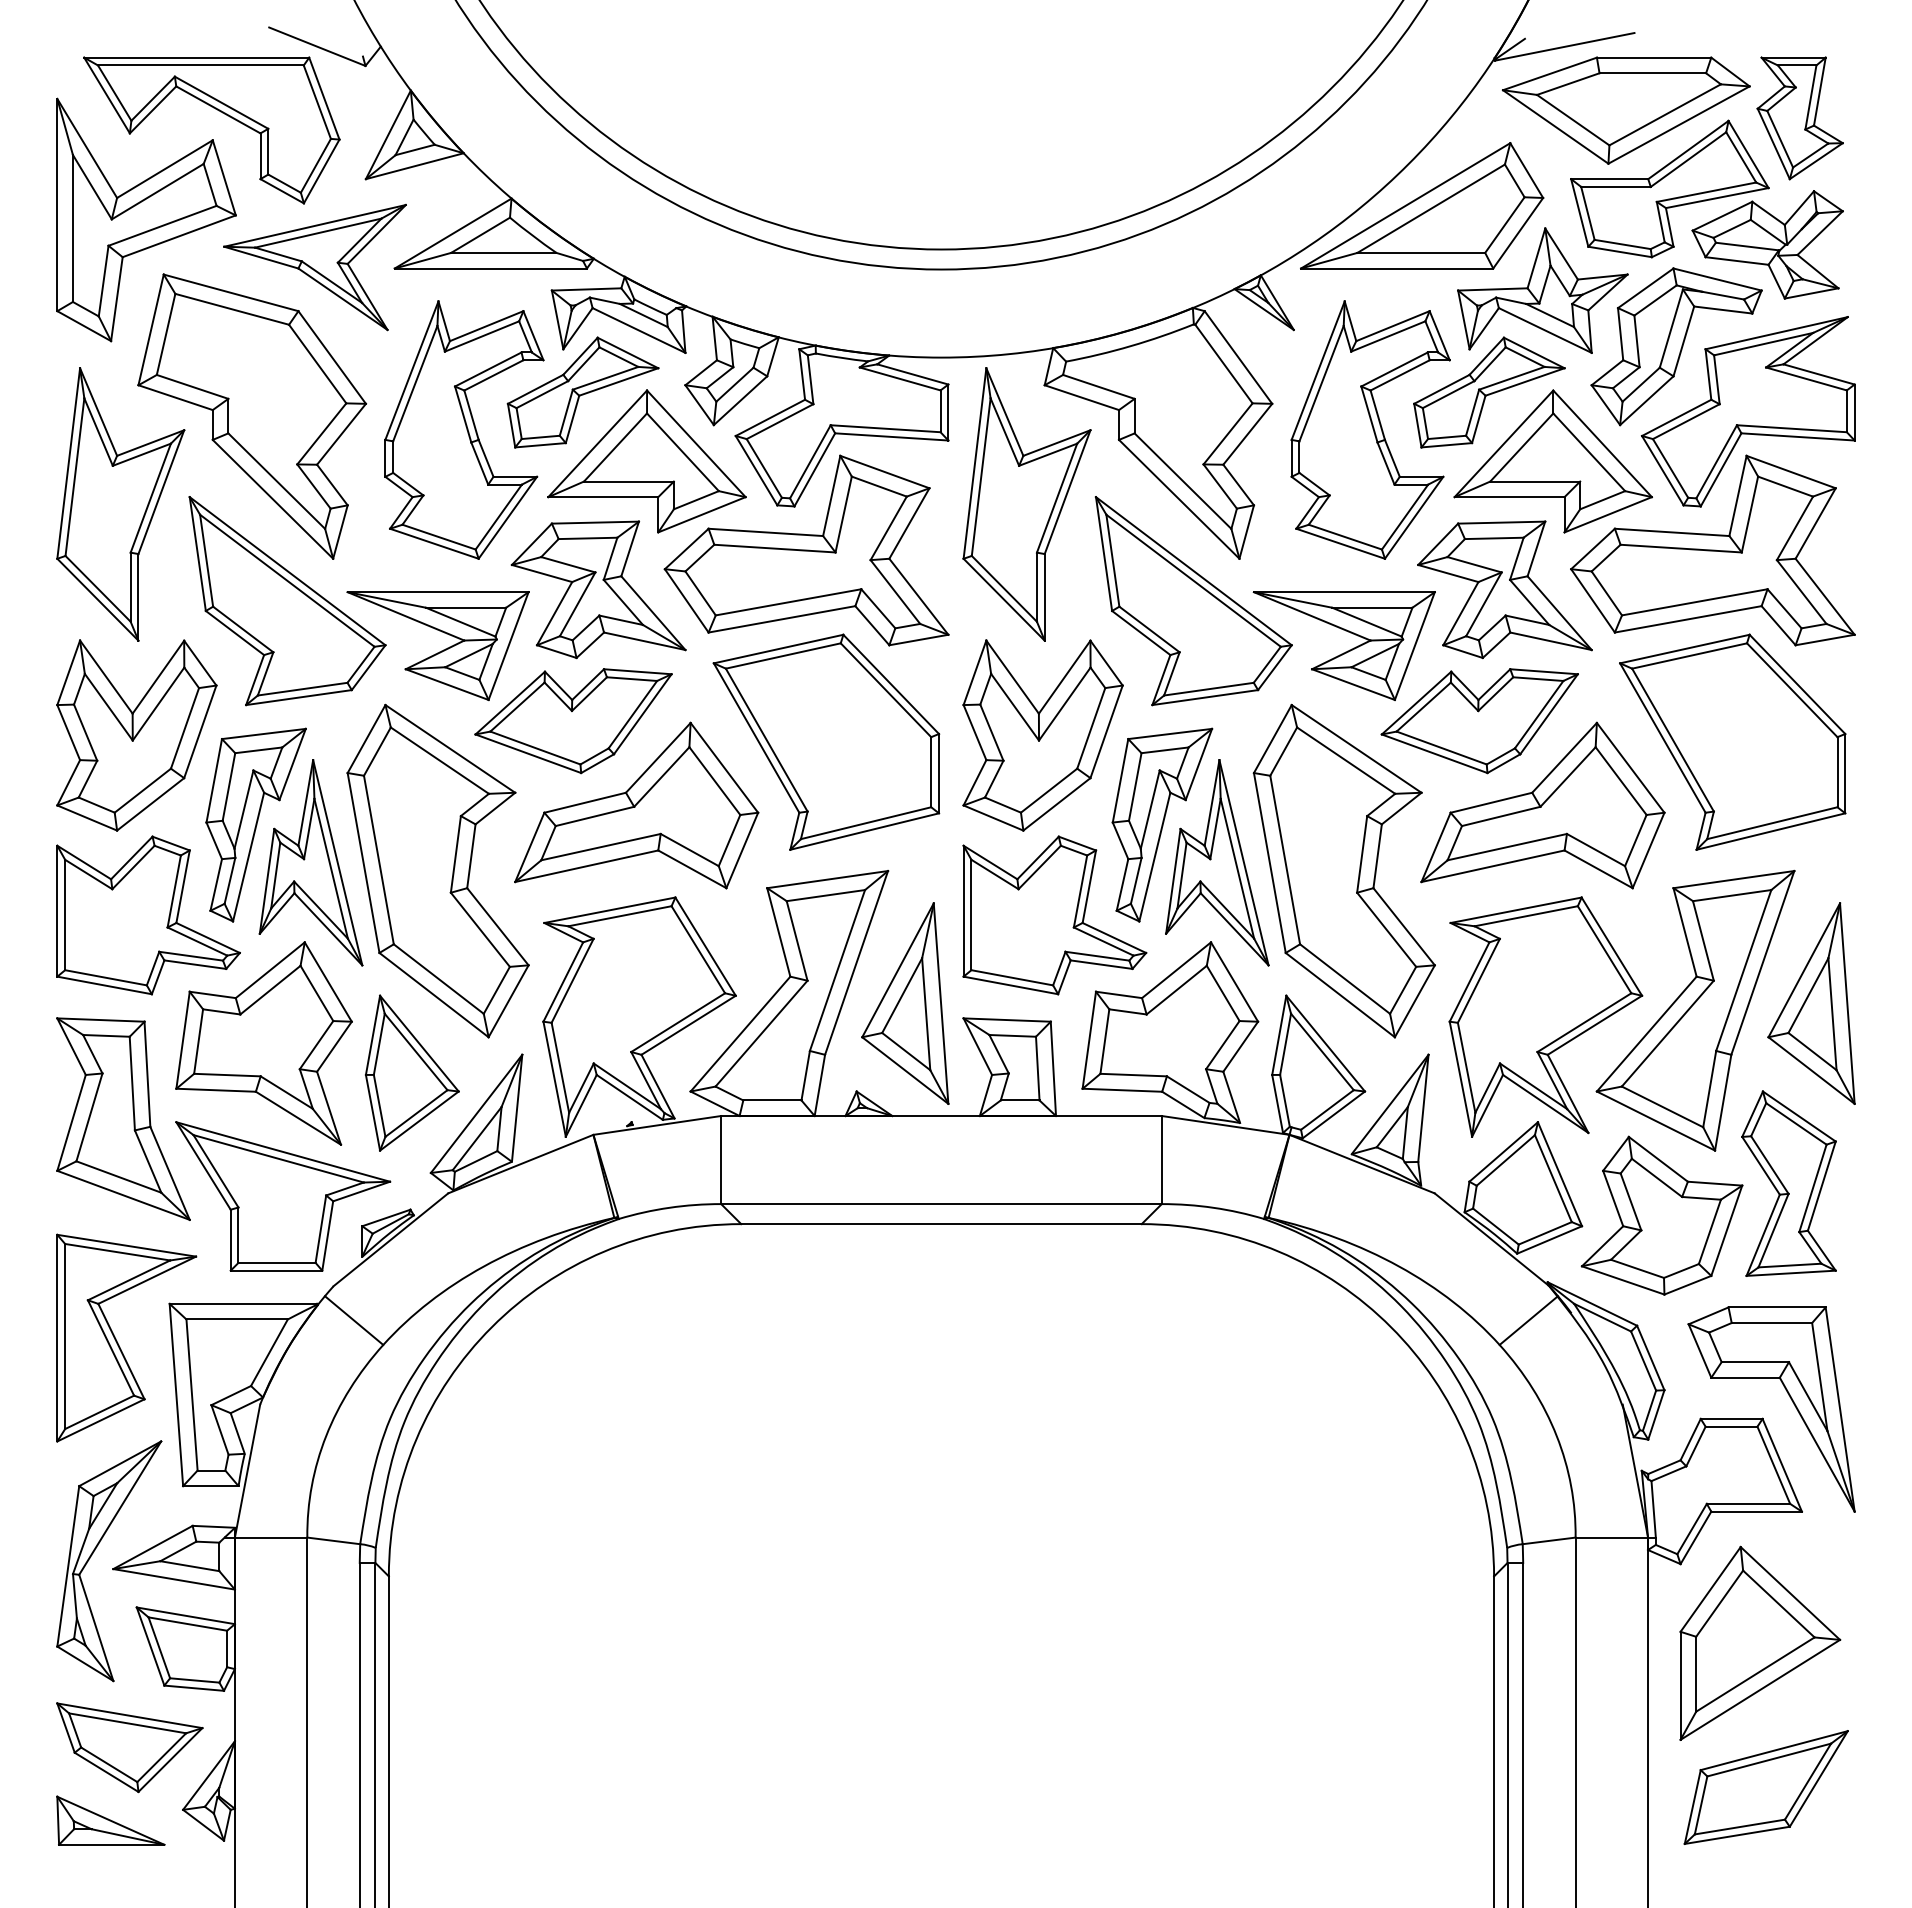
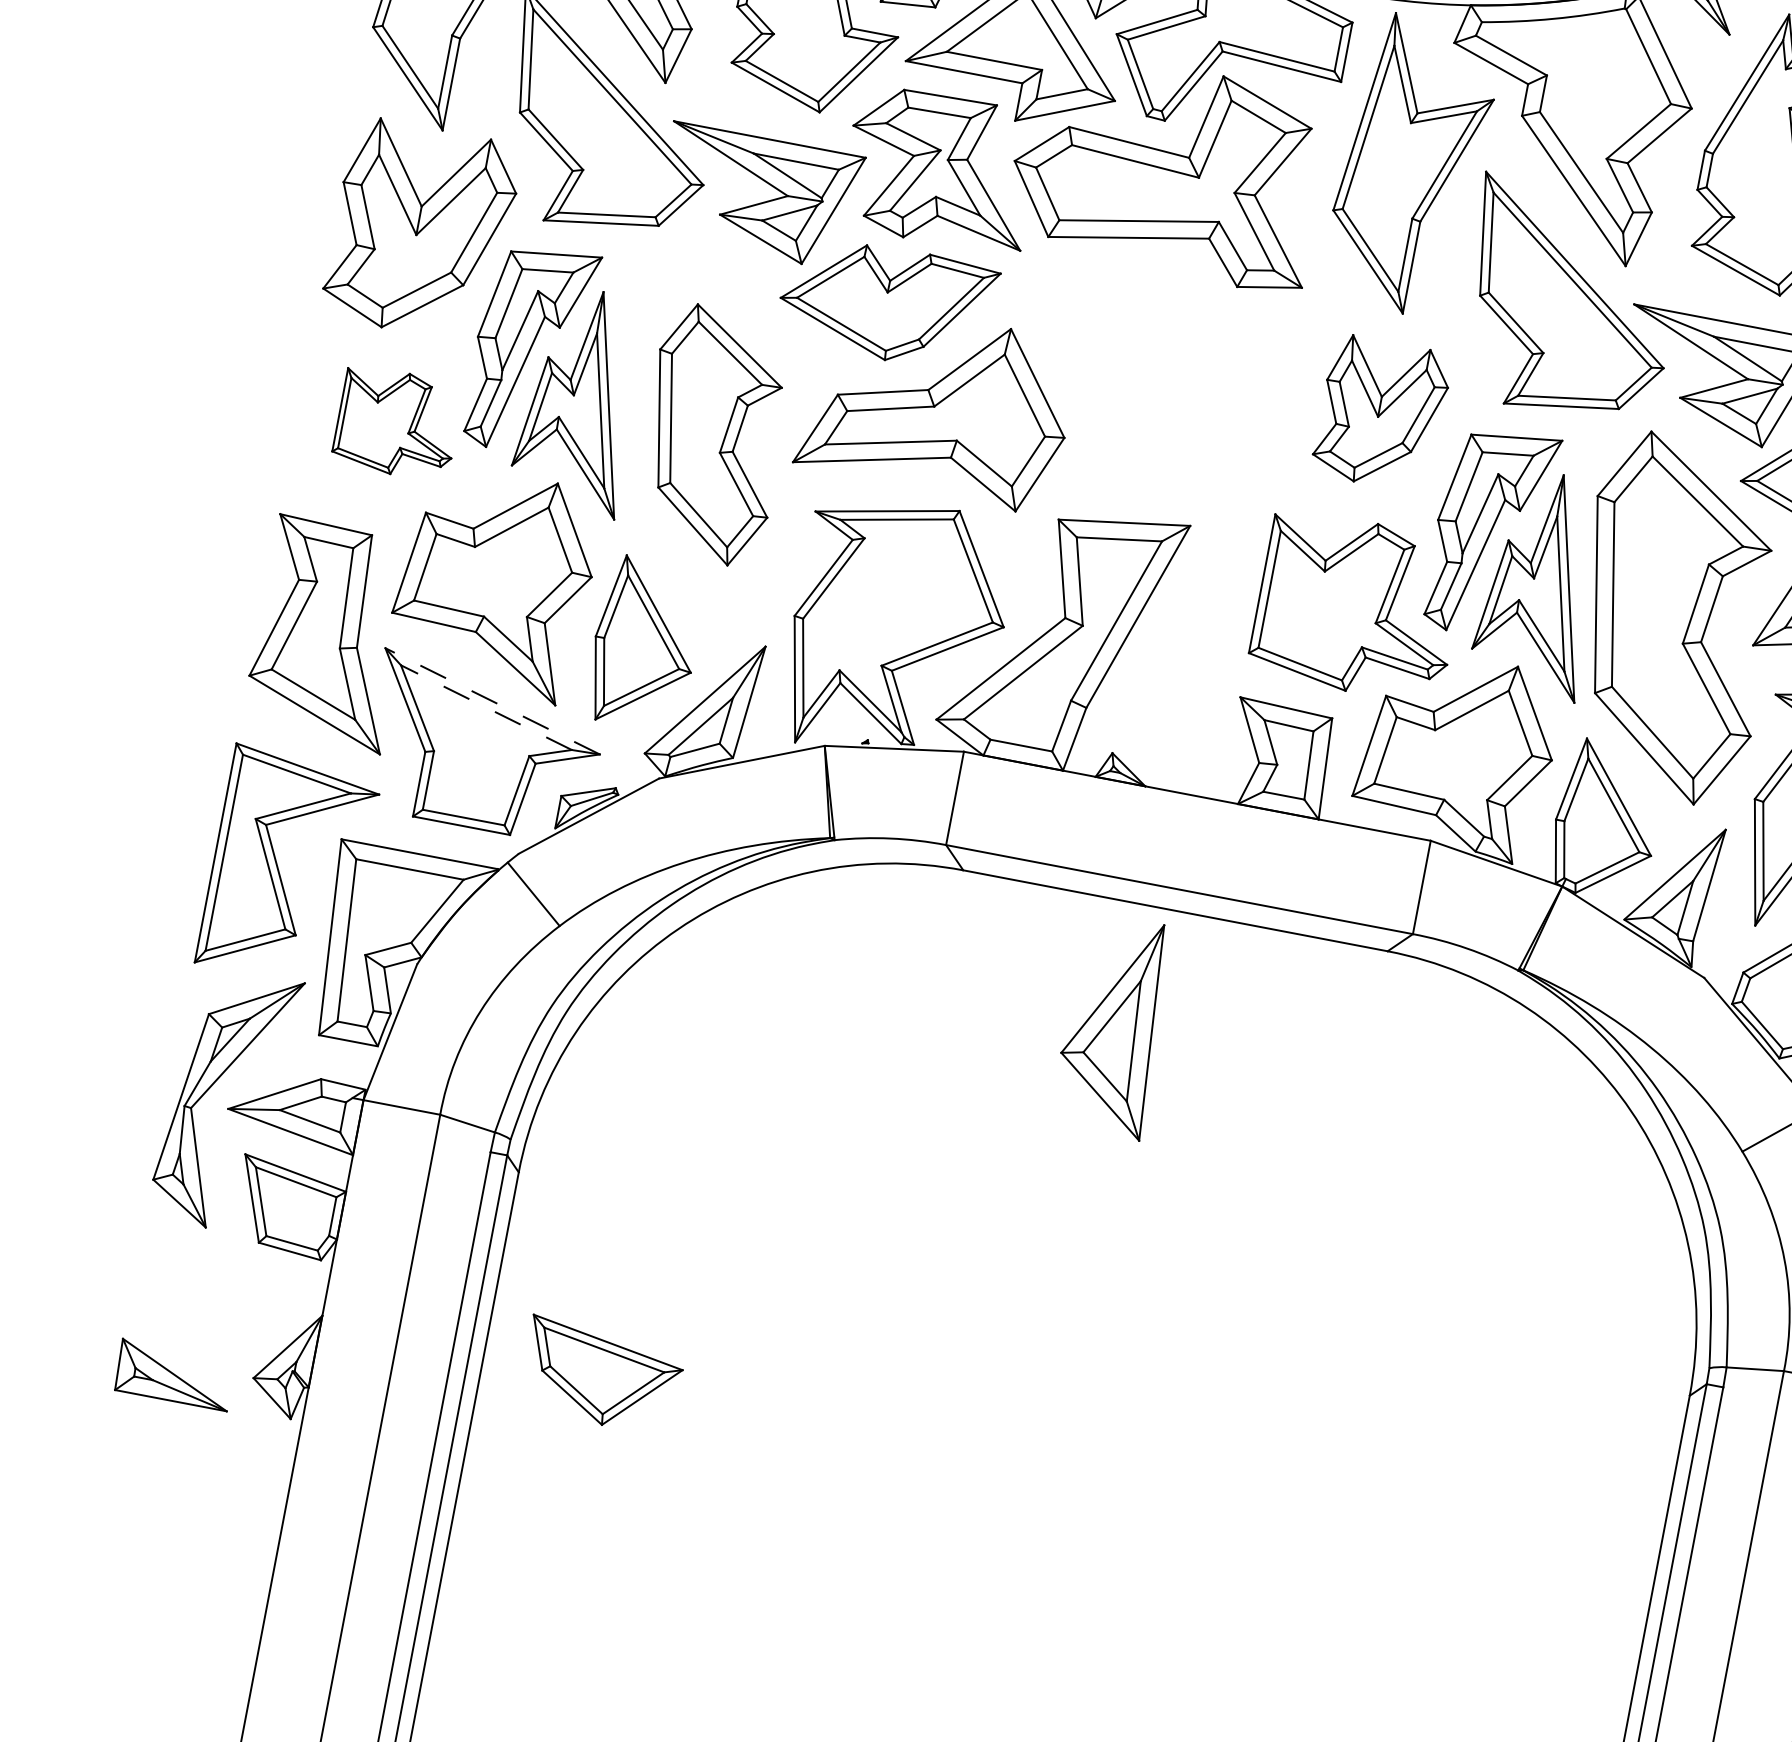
part: (1042, 735) -> (1381, 413), size x0.7
part: (826, 741) -> (1151, 376), removed
part: (437, 870) -> (712, 434), size x0.7
part: (148, 915) -> (397, 423), size x0.6
part: (905, 1003) -> (1114, 1025), moved
line: (283, 1151) -> (493, 700), solid -> dashed
line: (278, 1158) -> (486, 707), solid -> dashed
part: (129, 1747) -> (601, 1375), moved

